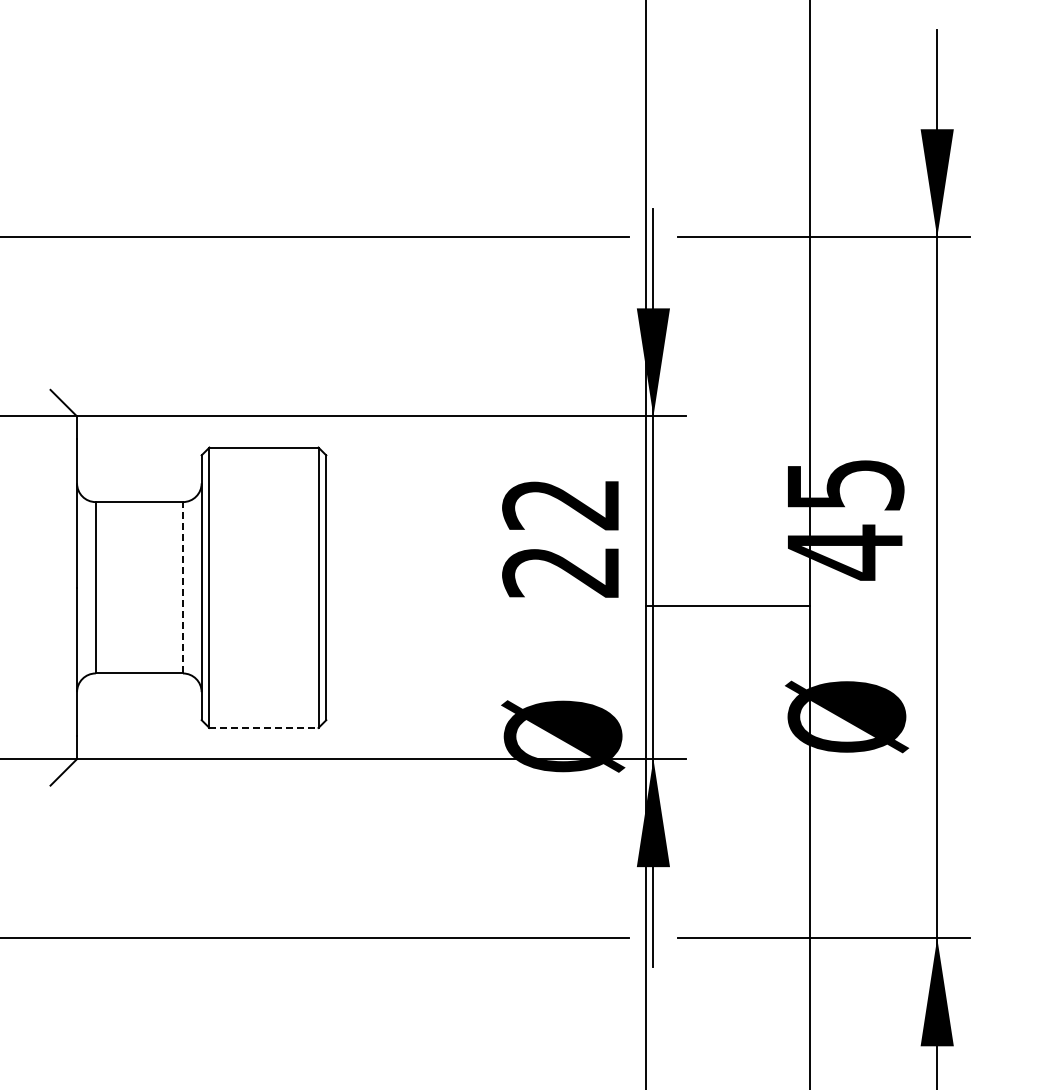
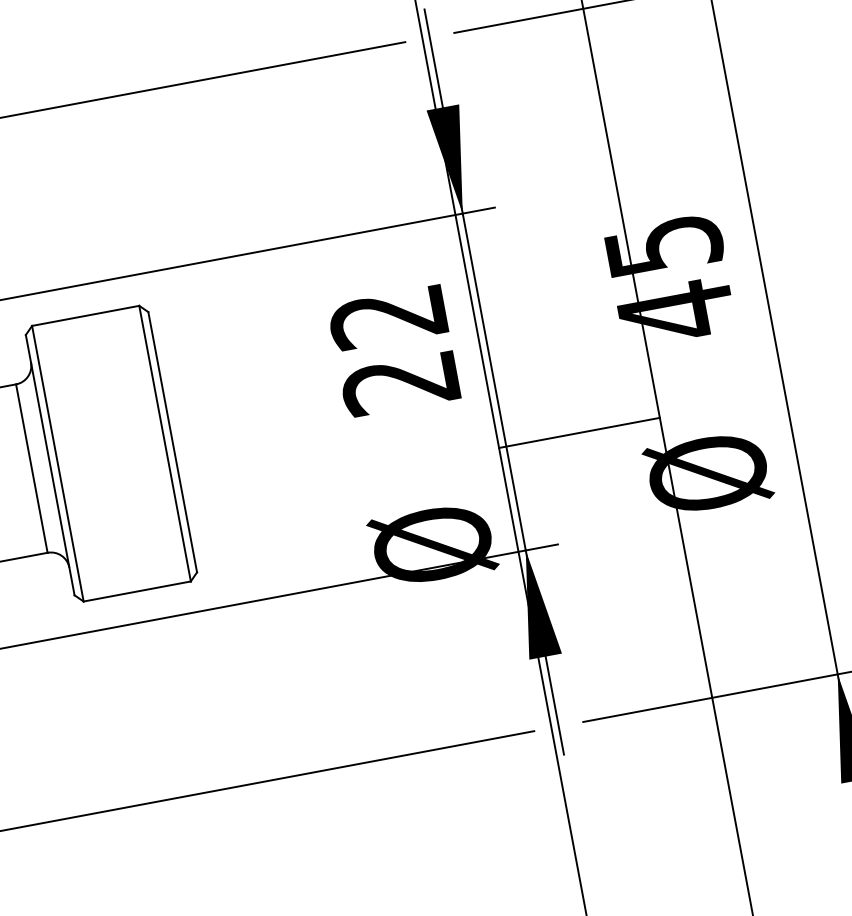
line: (182, 587) -> (31, 468), dashed -> solid
line: (727, 606) -> (579, 433), moved
line: (263, 727) -> (136, 591), dashed -> solid

